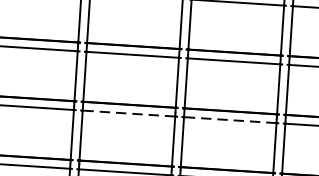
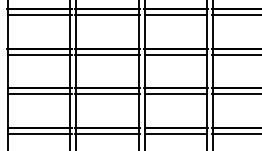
line: (128, 114) -> (107, 94), dashed -> solid
line: (229, 120) -> (175, 94), dashed -> solid

